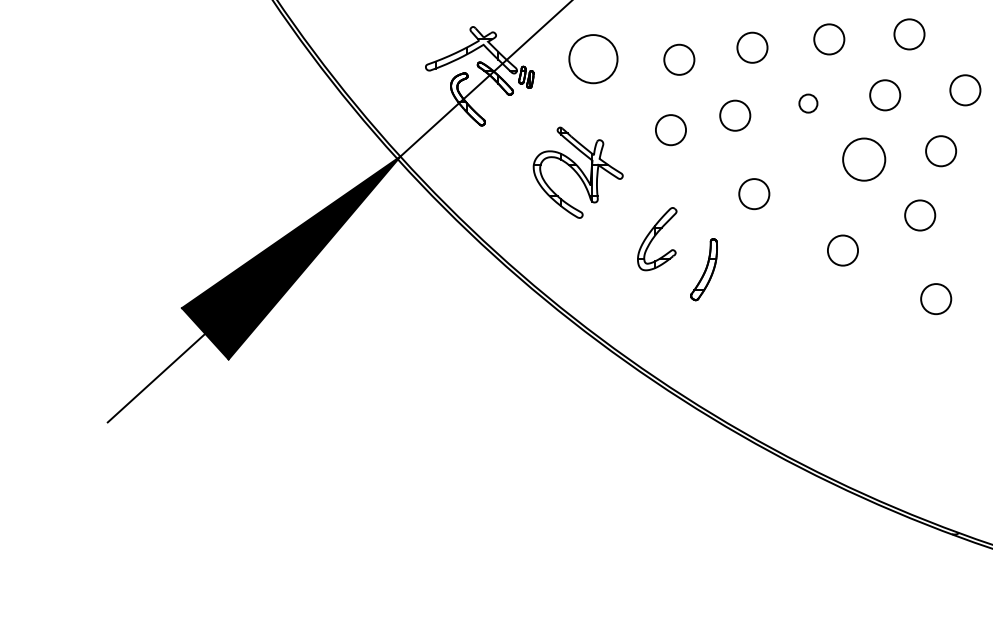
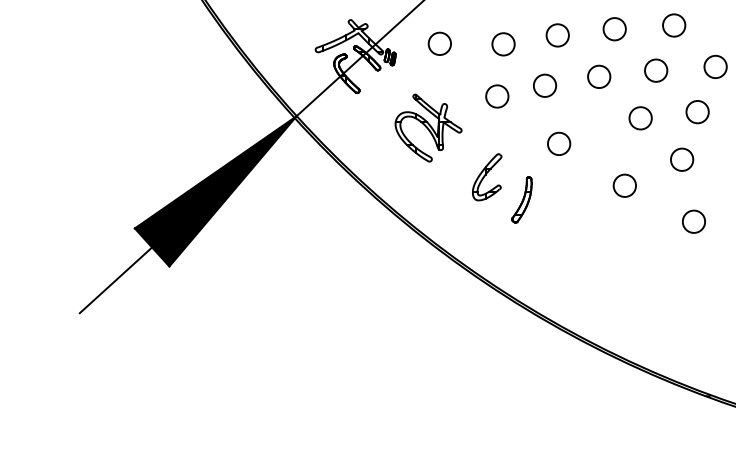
circle: (593, 59) -> (439, 44), size x0.62
circle: (808, 103) -> (599, 76), size x1.67
circle: (864, 159) -> (640, 118), size x0.71

